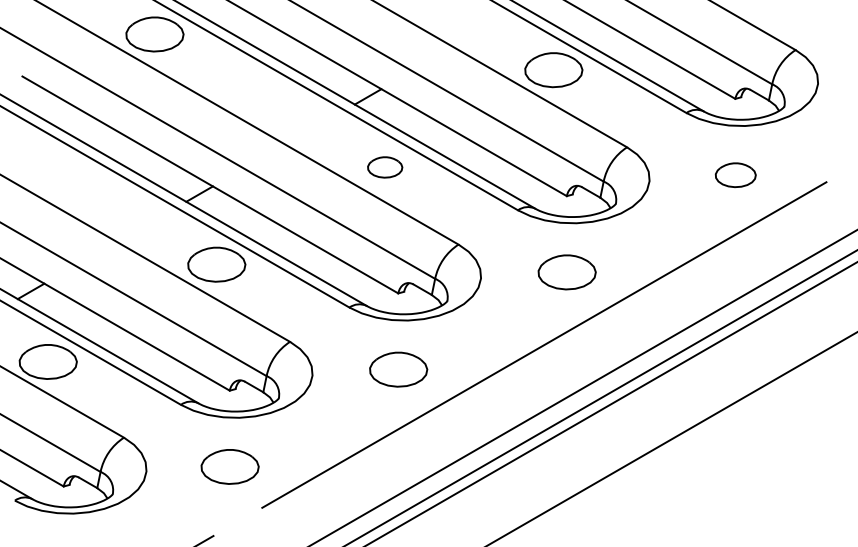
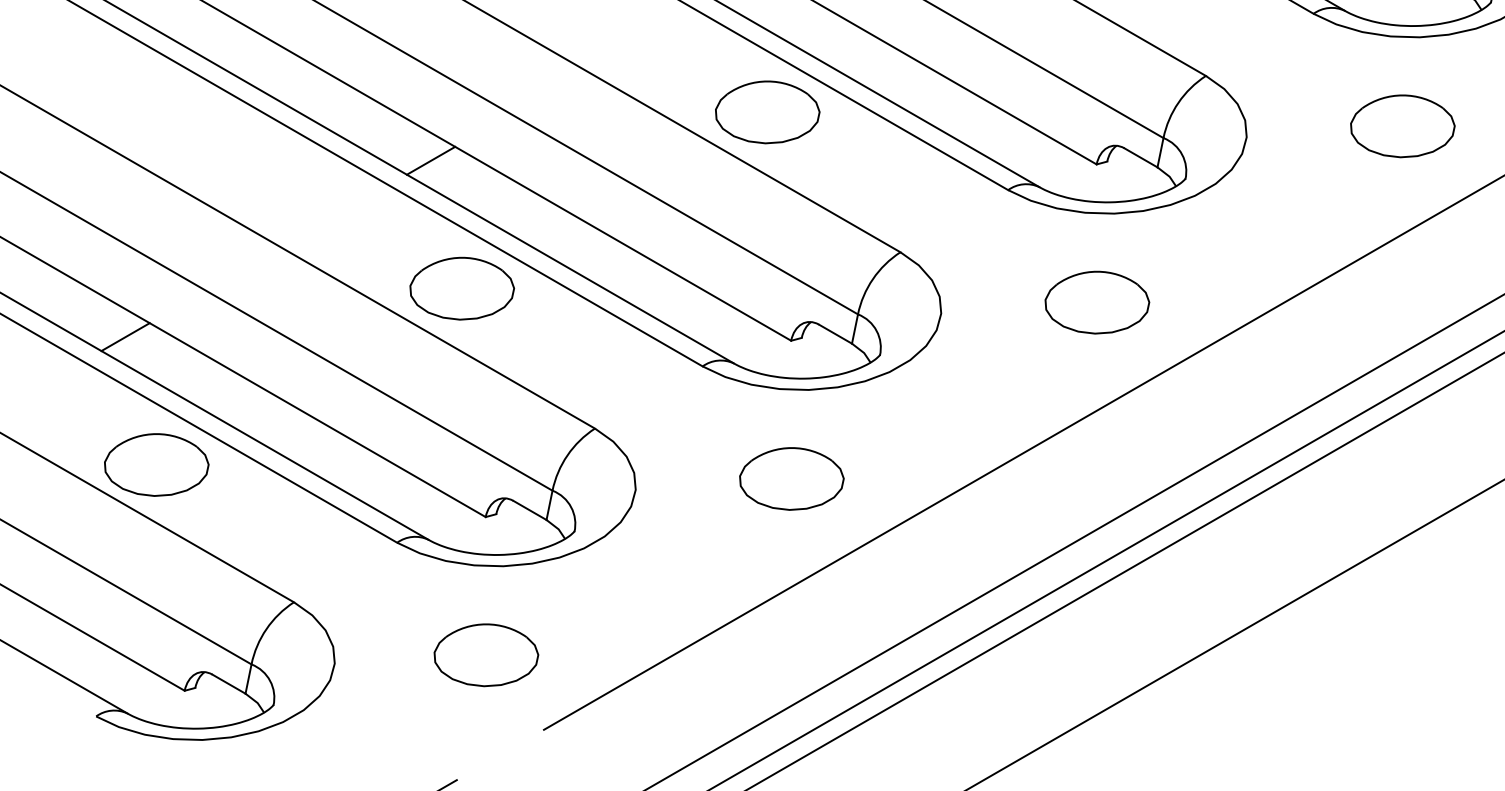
part: (384, 167) -> (766, 112), size x1.67
part: (735, 175) -> (1402, 127), size x1.43

